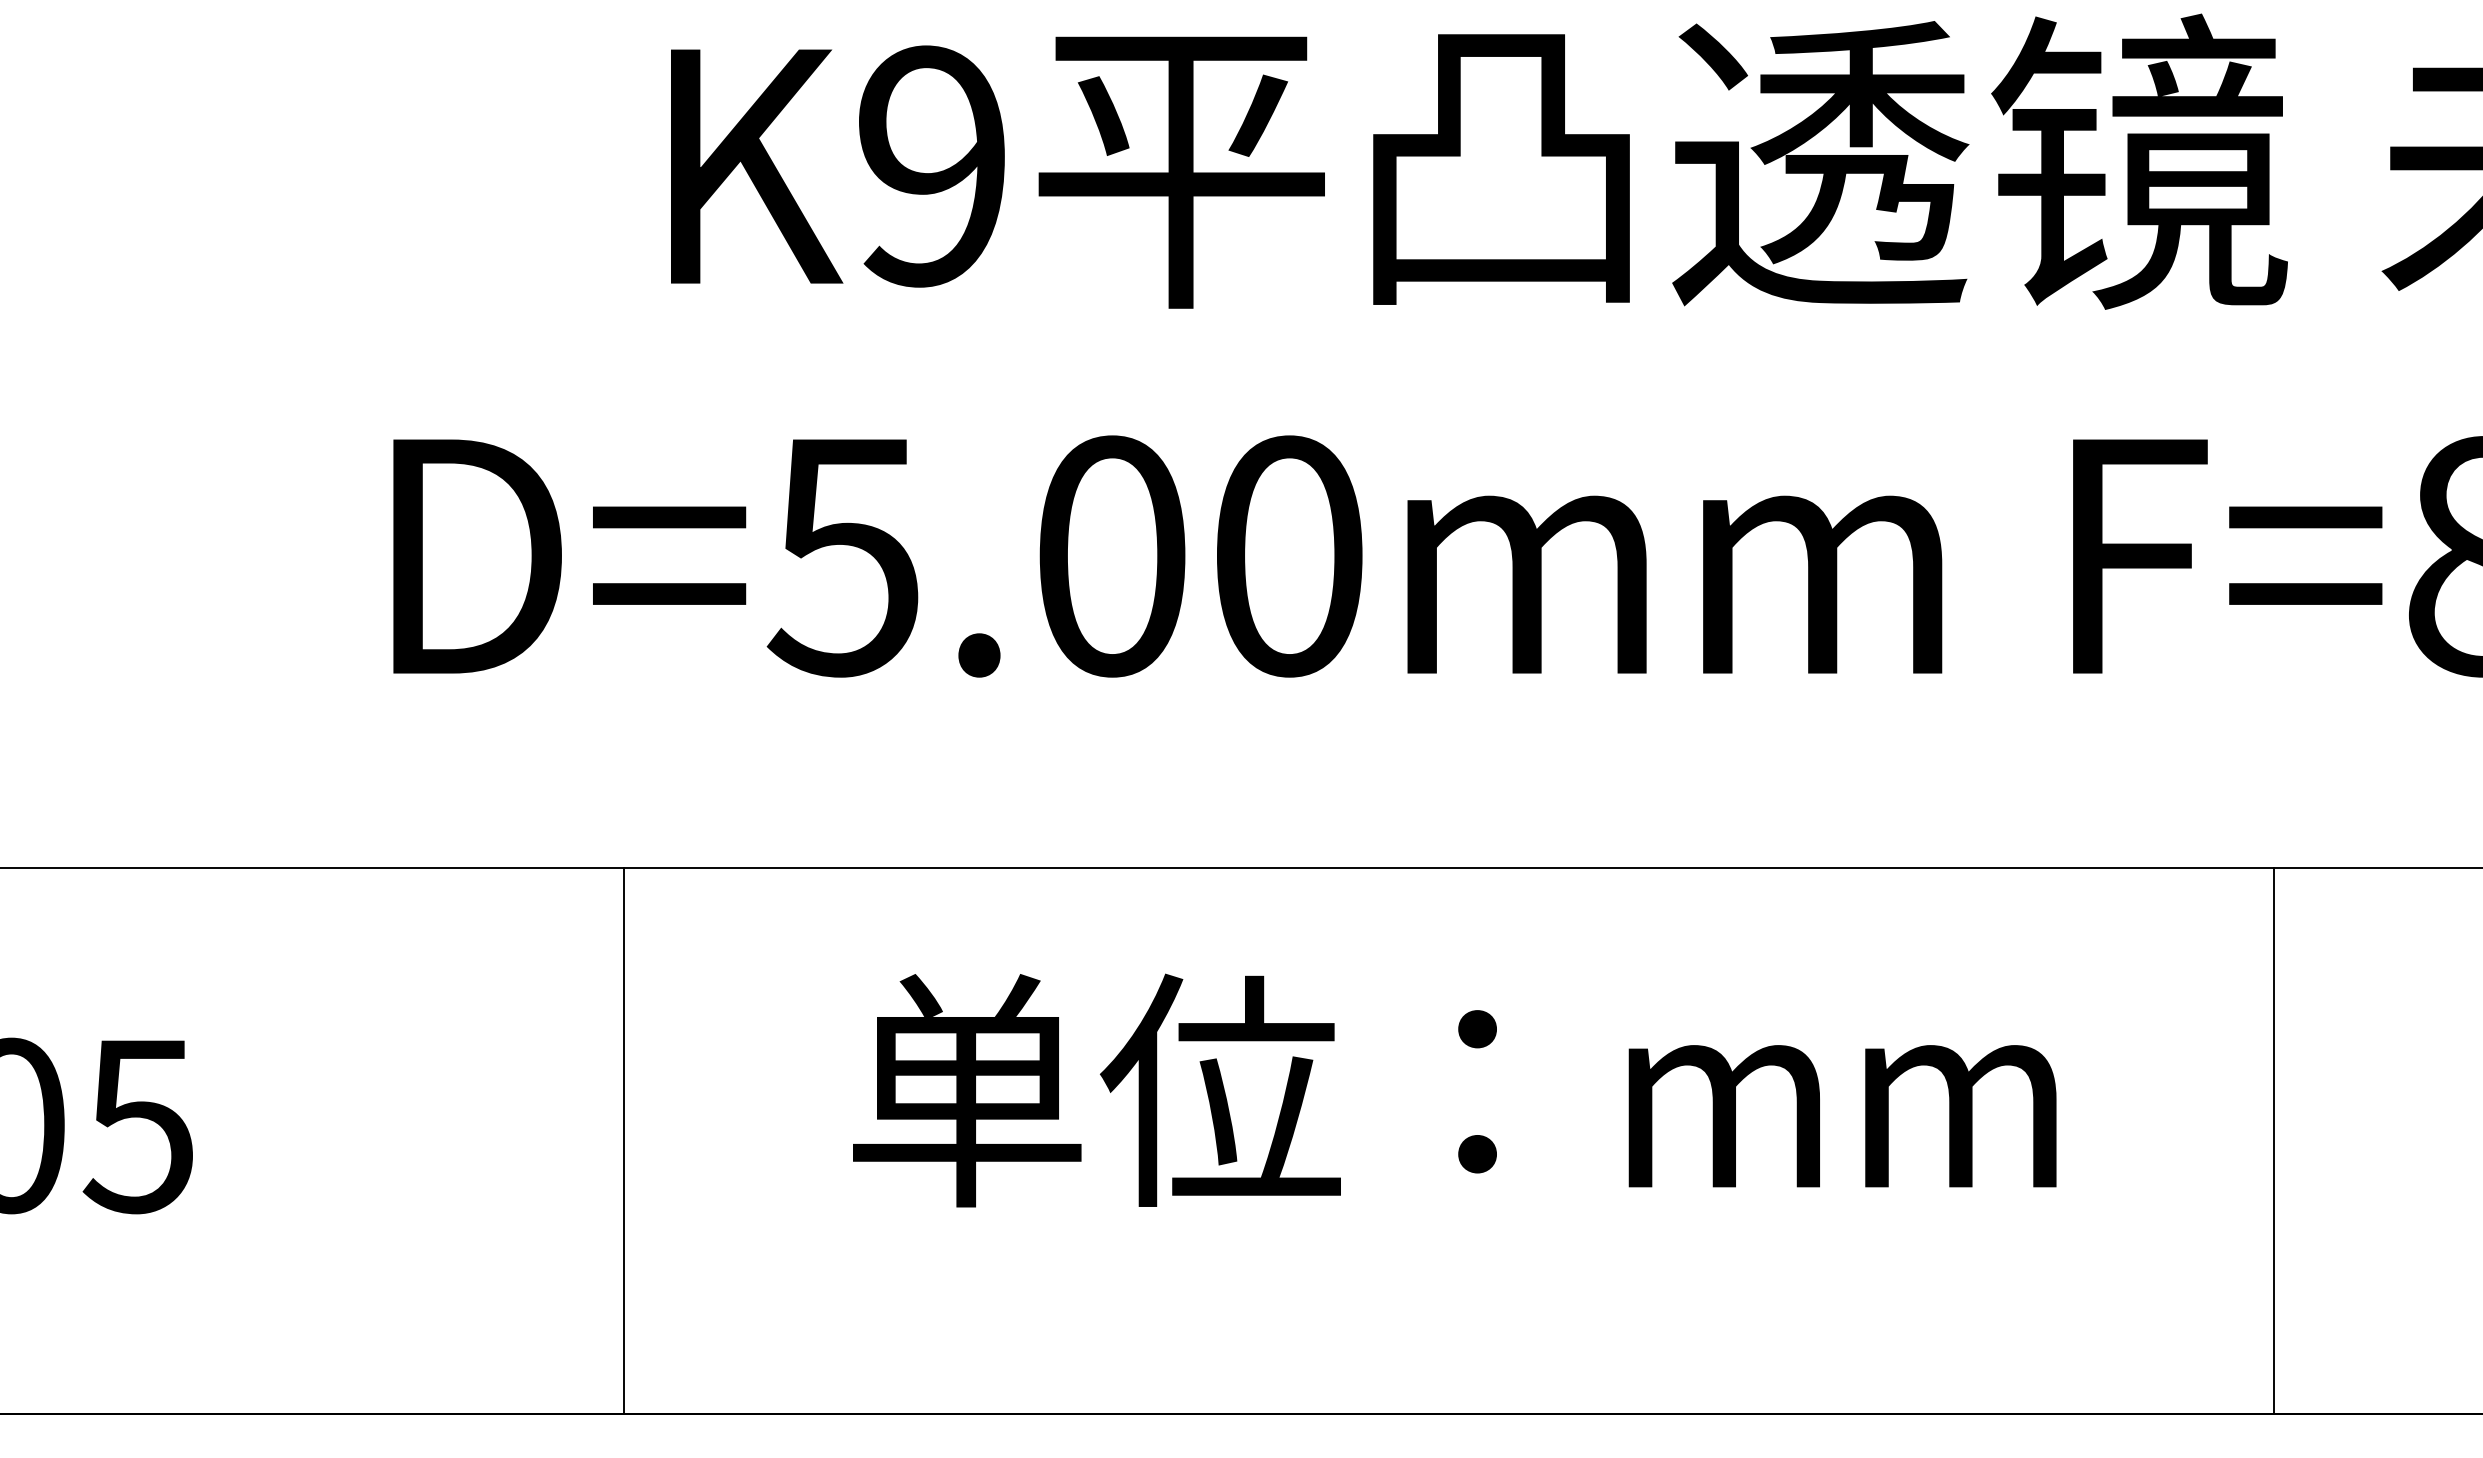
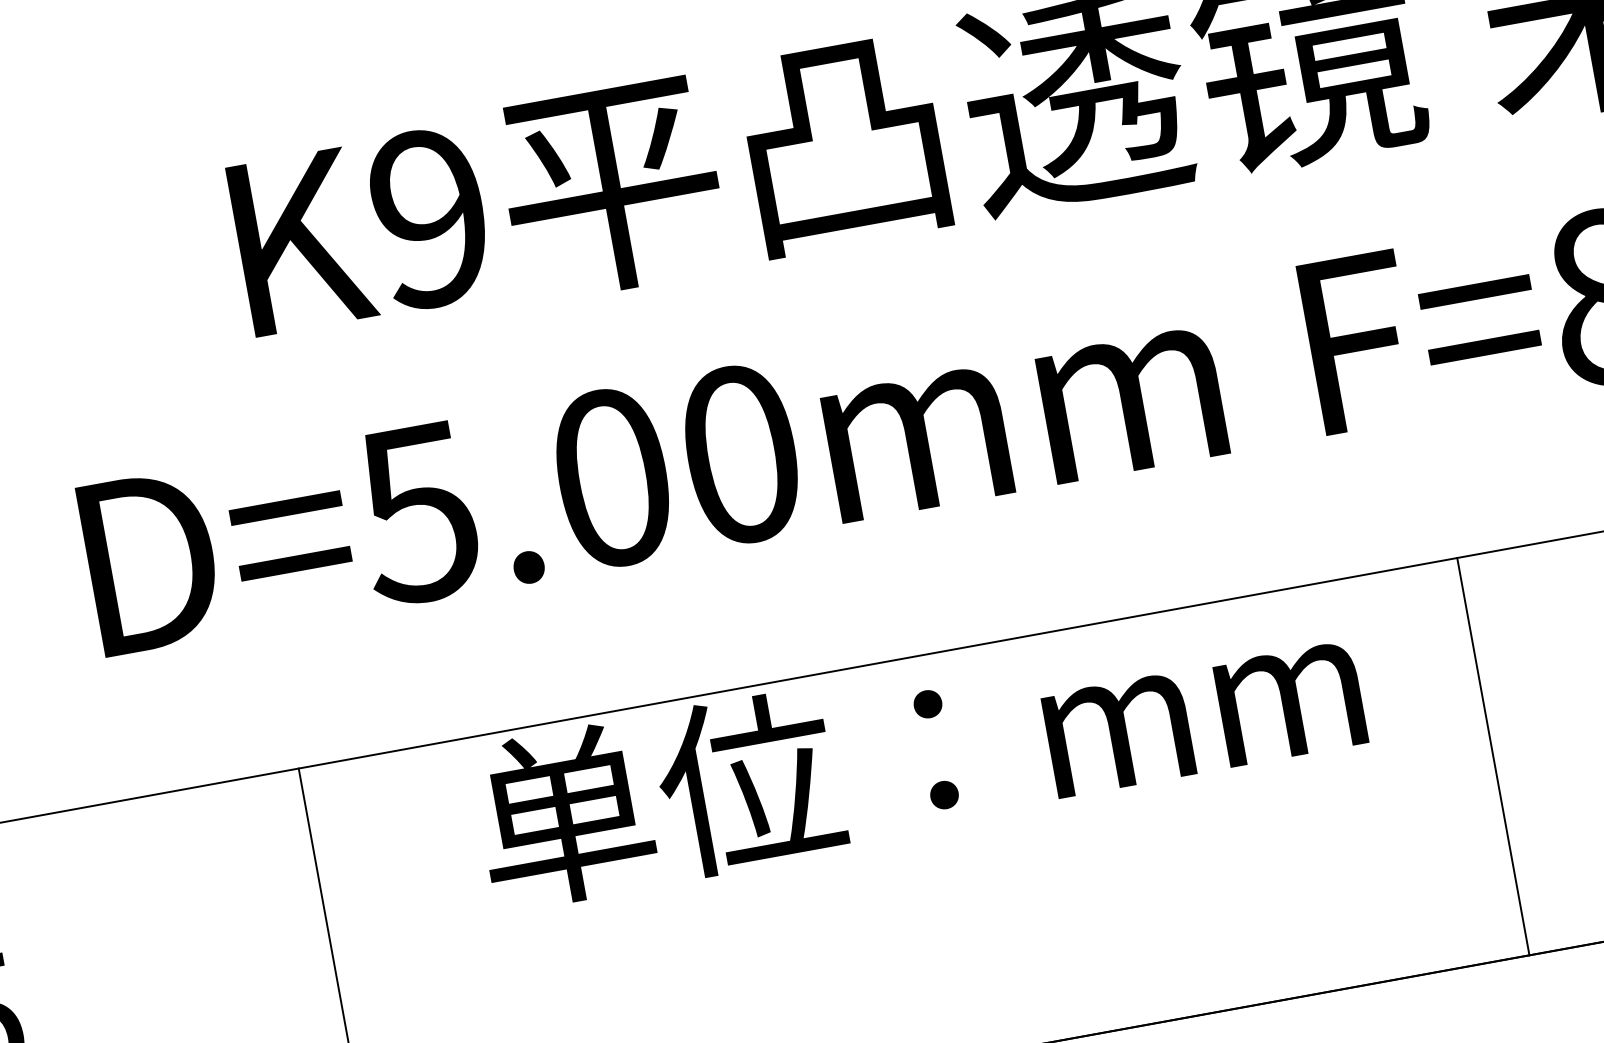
text: (1454, 1090) -> (919, 751), moved
line: (2273, 1140) -> (1493, 756), moved

